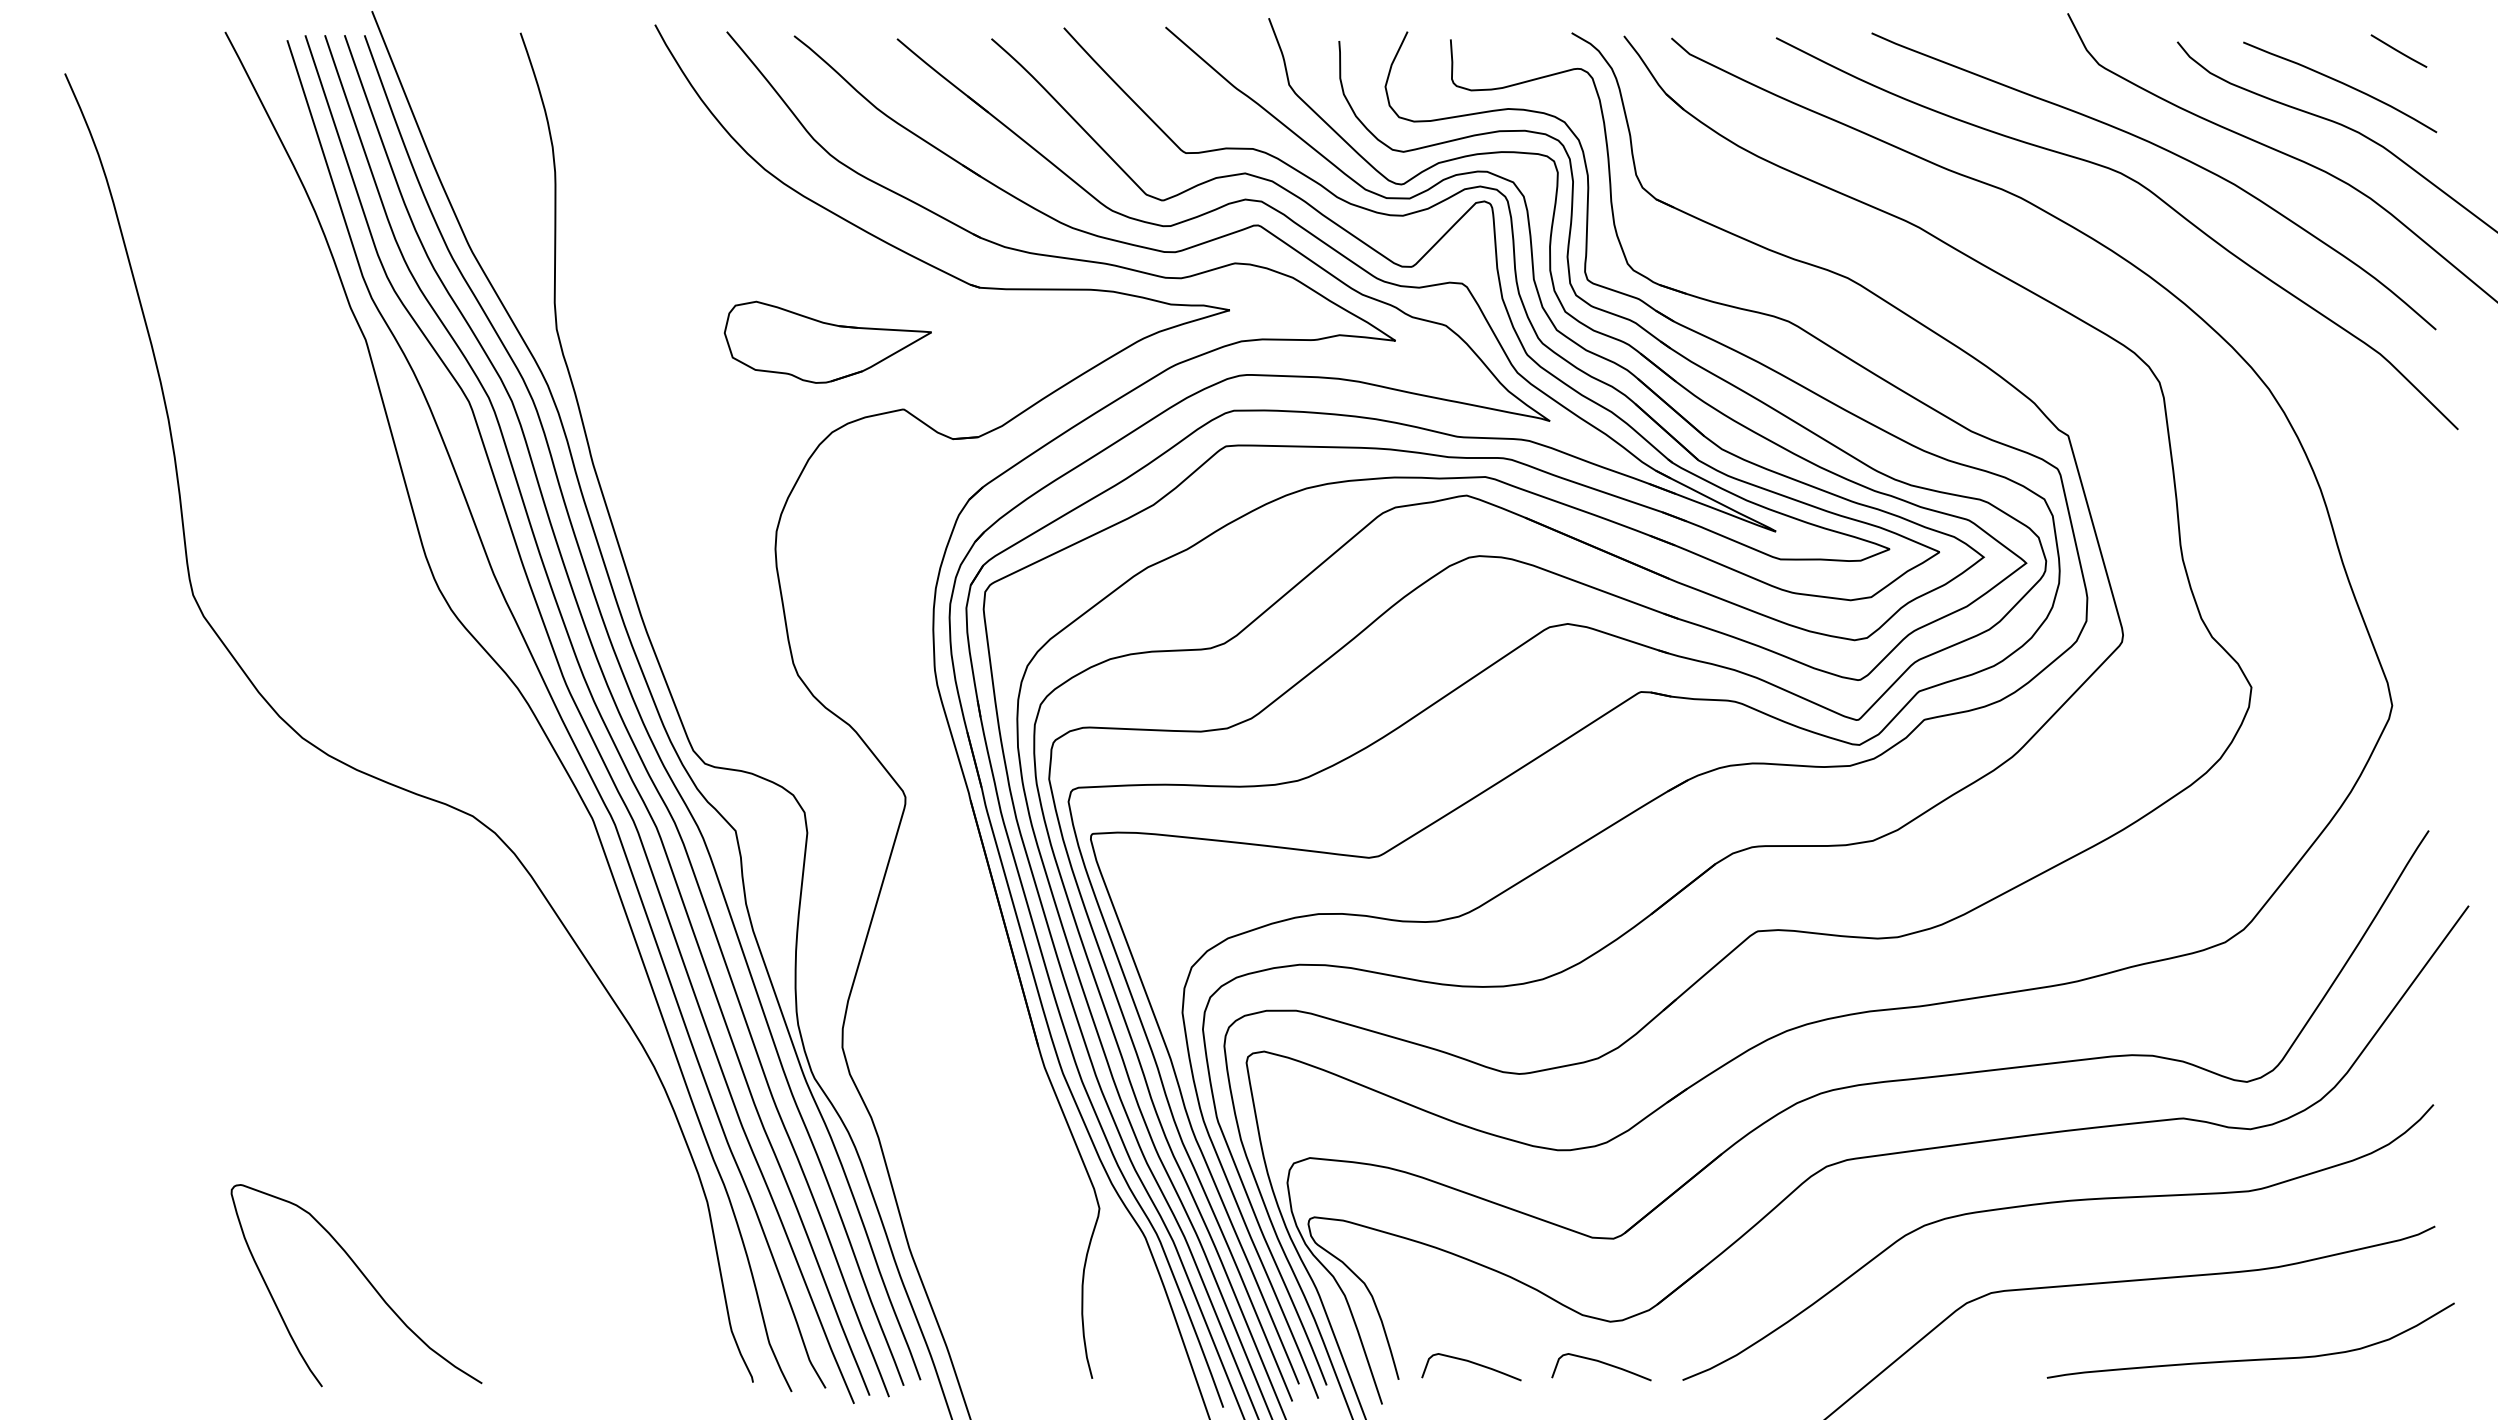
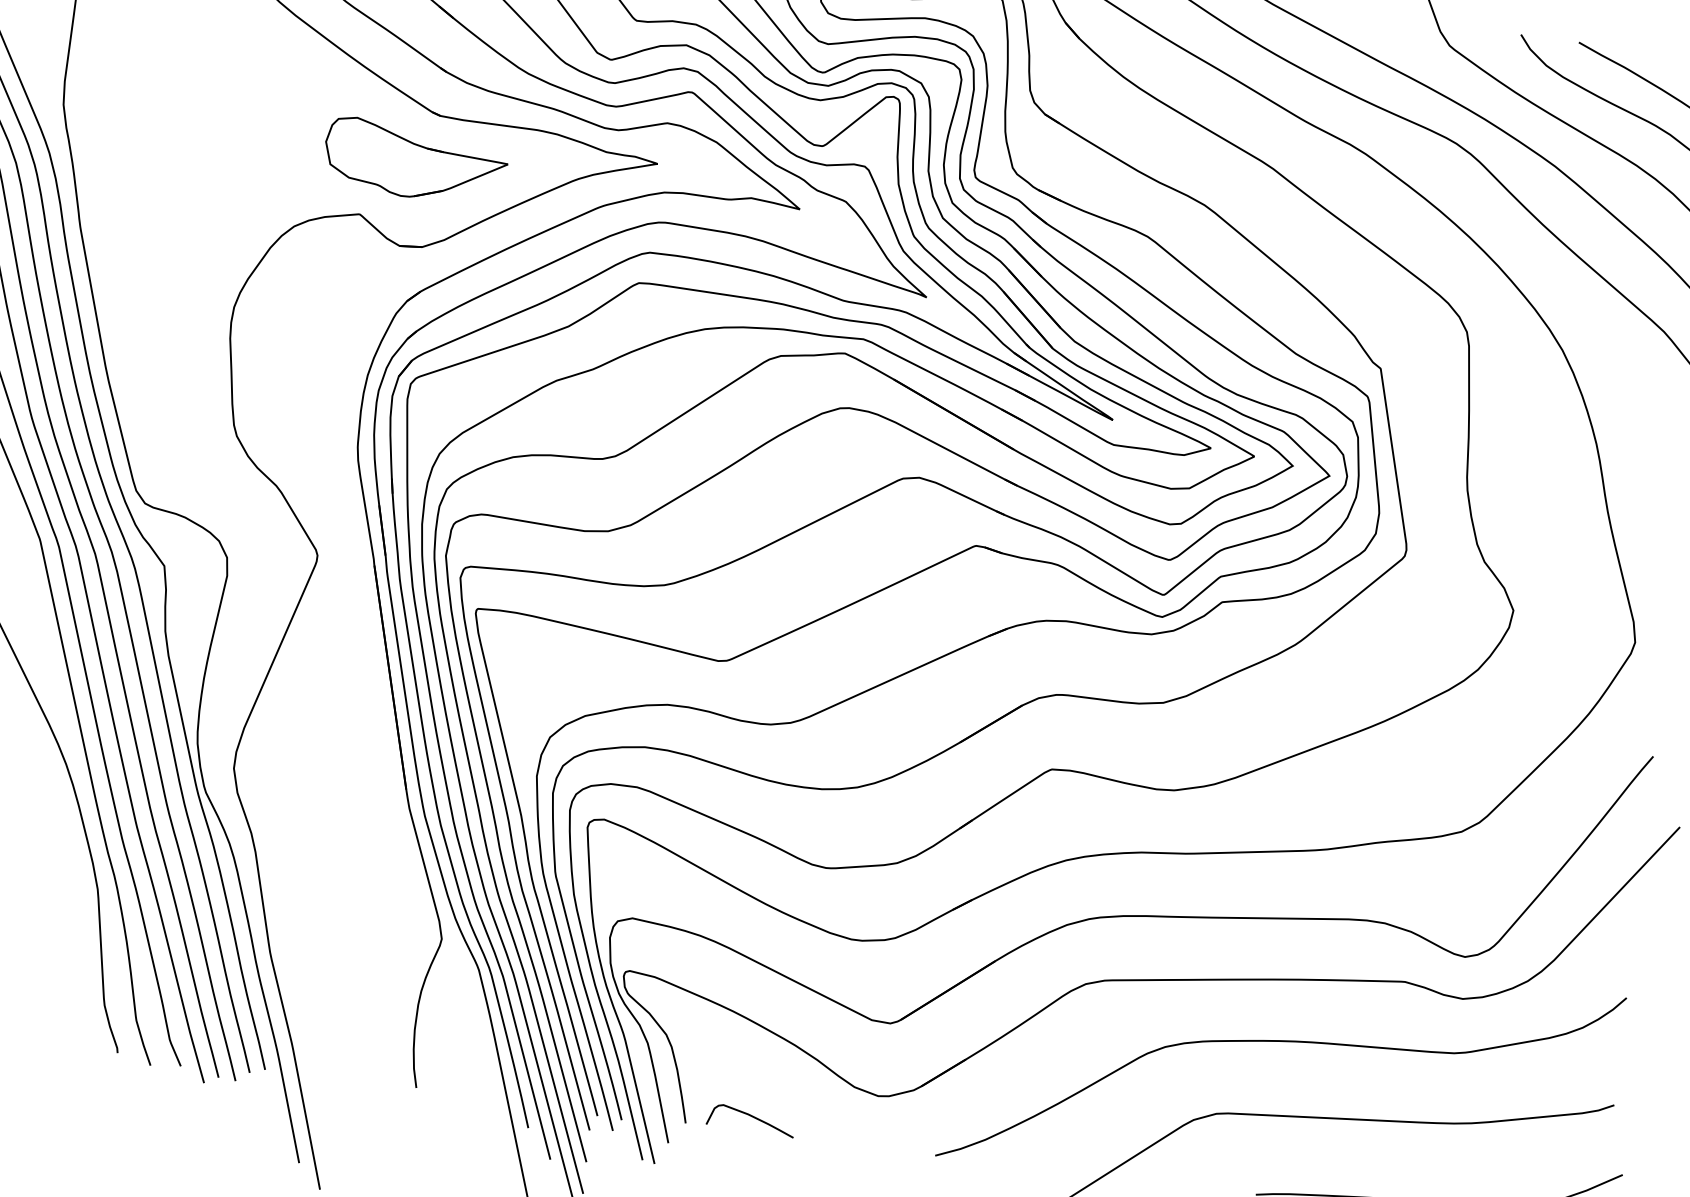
part: (827, 341) -> (415, 160), moved
curve: (1601, 1363) -> (865, 1131), removed

